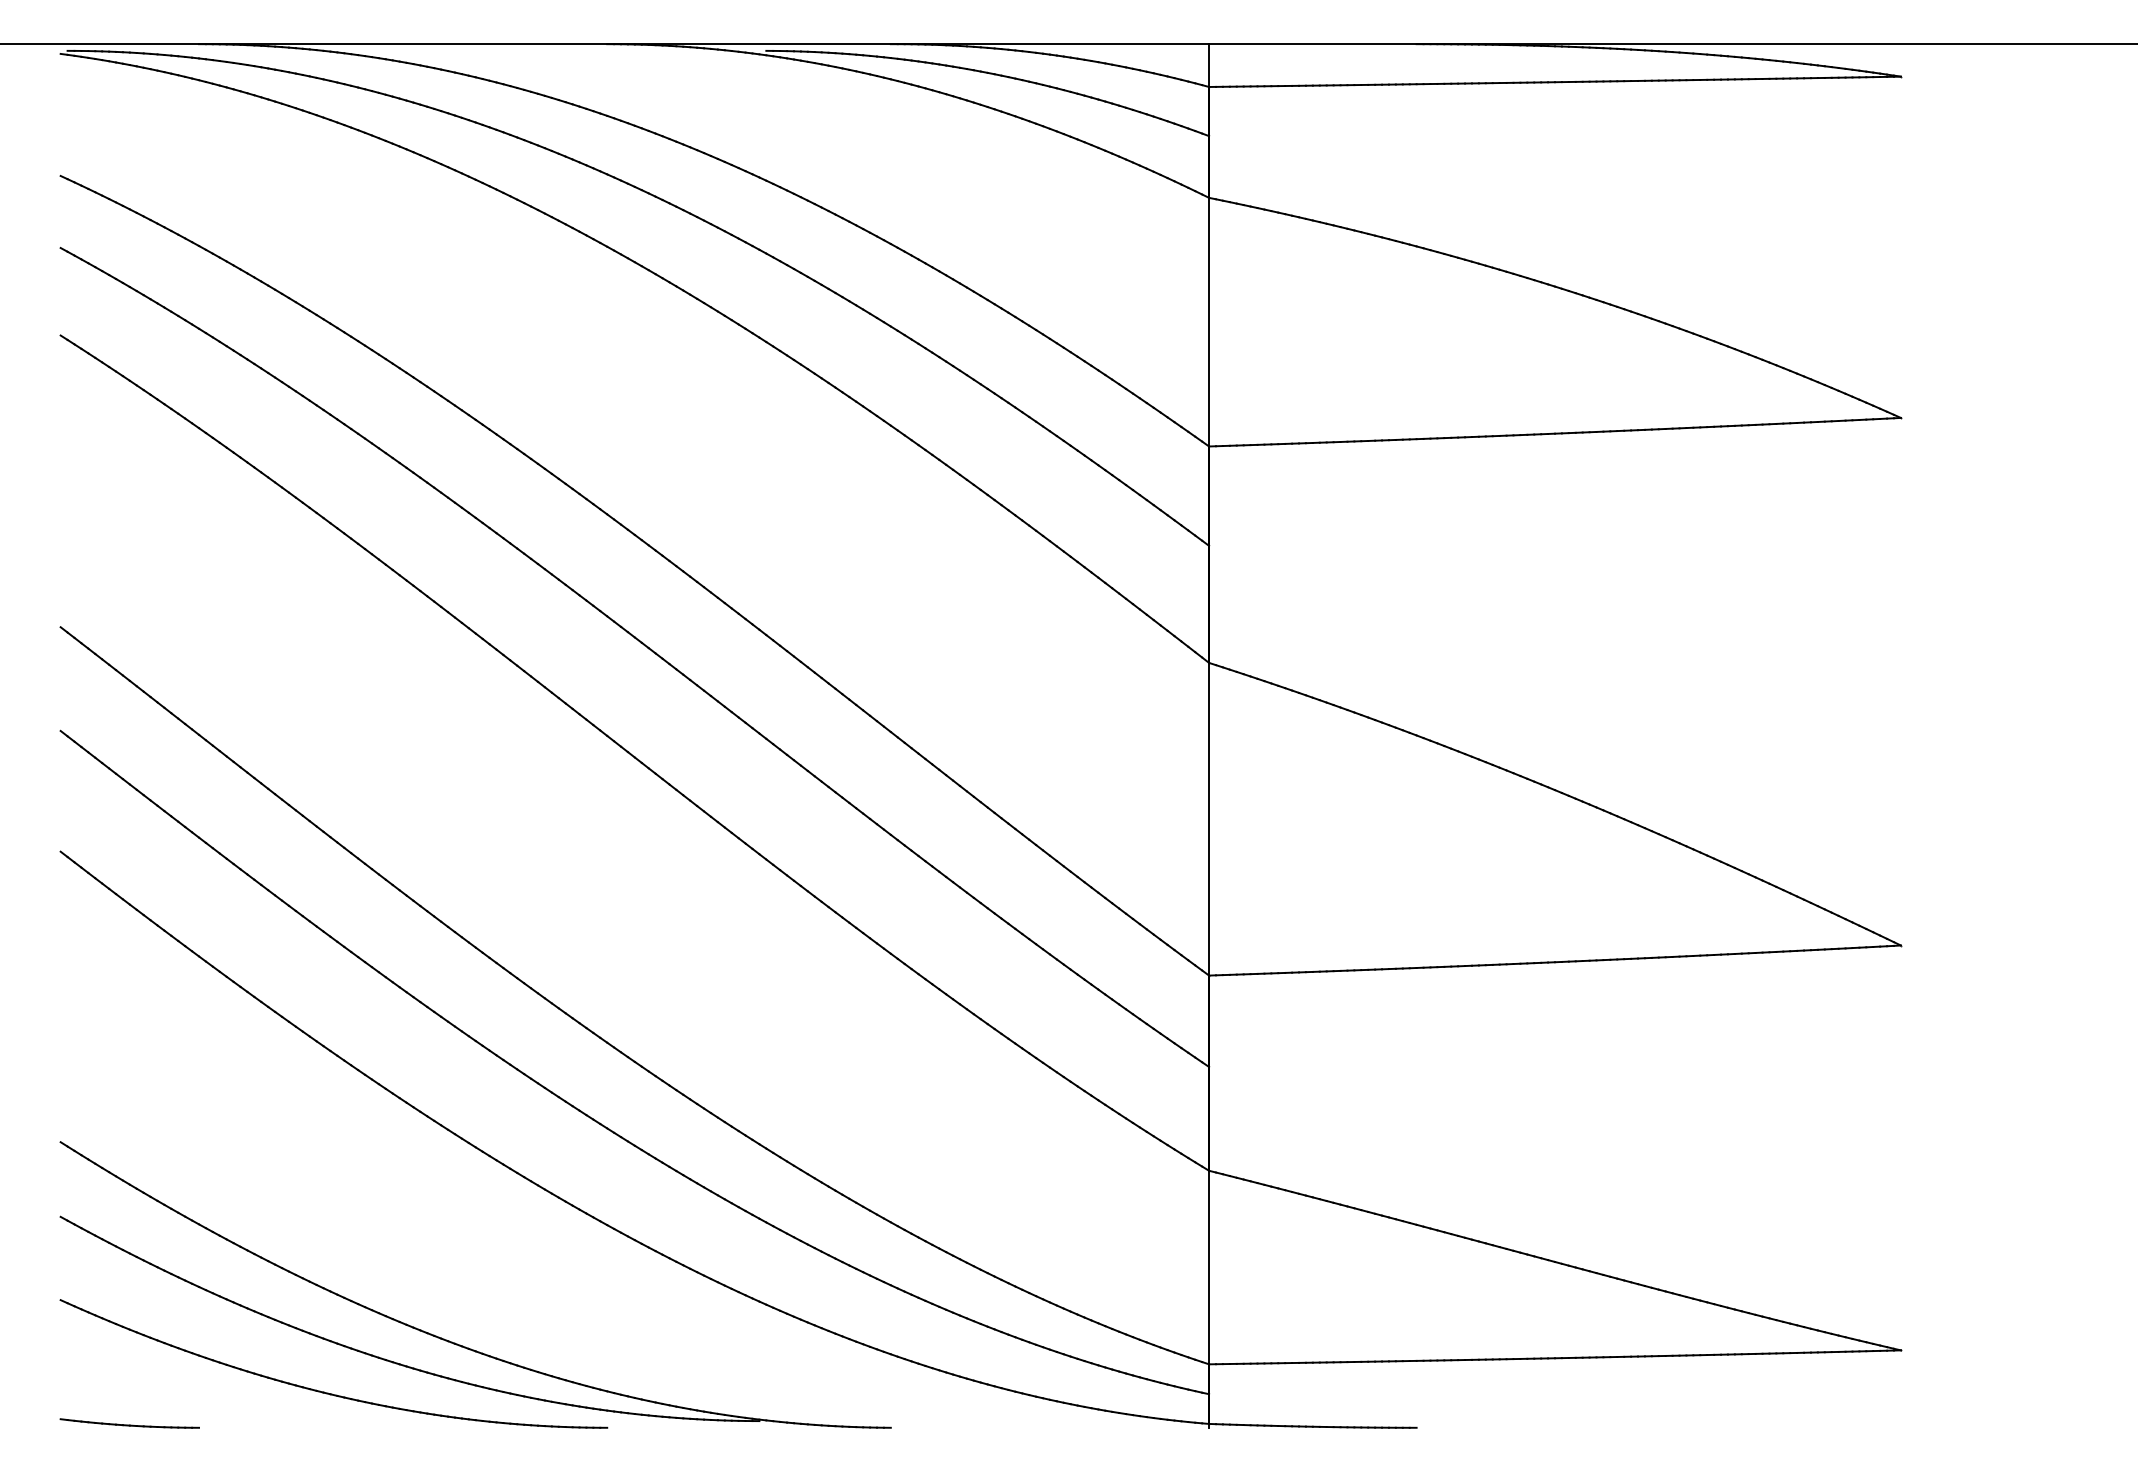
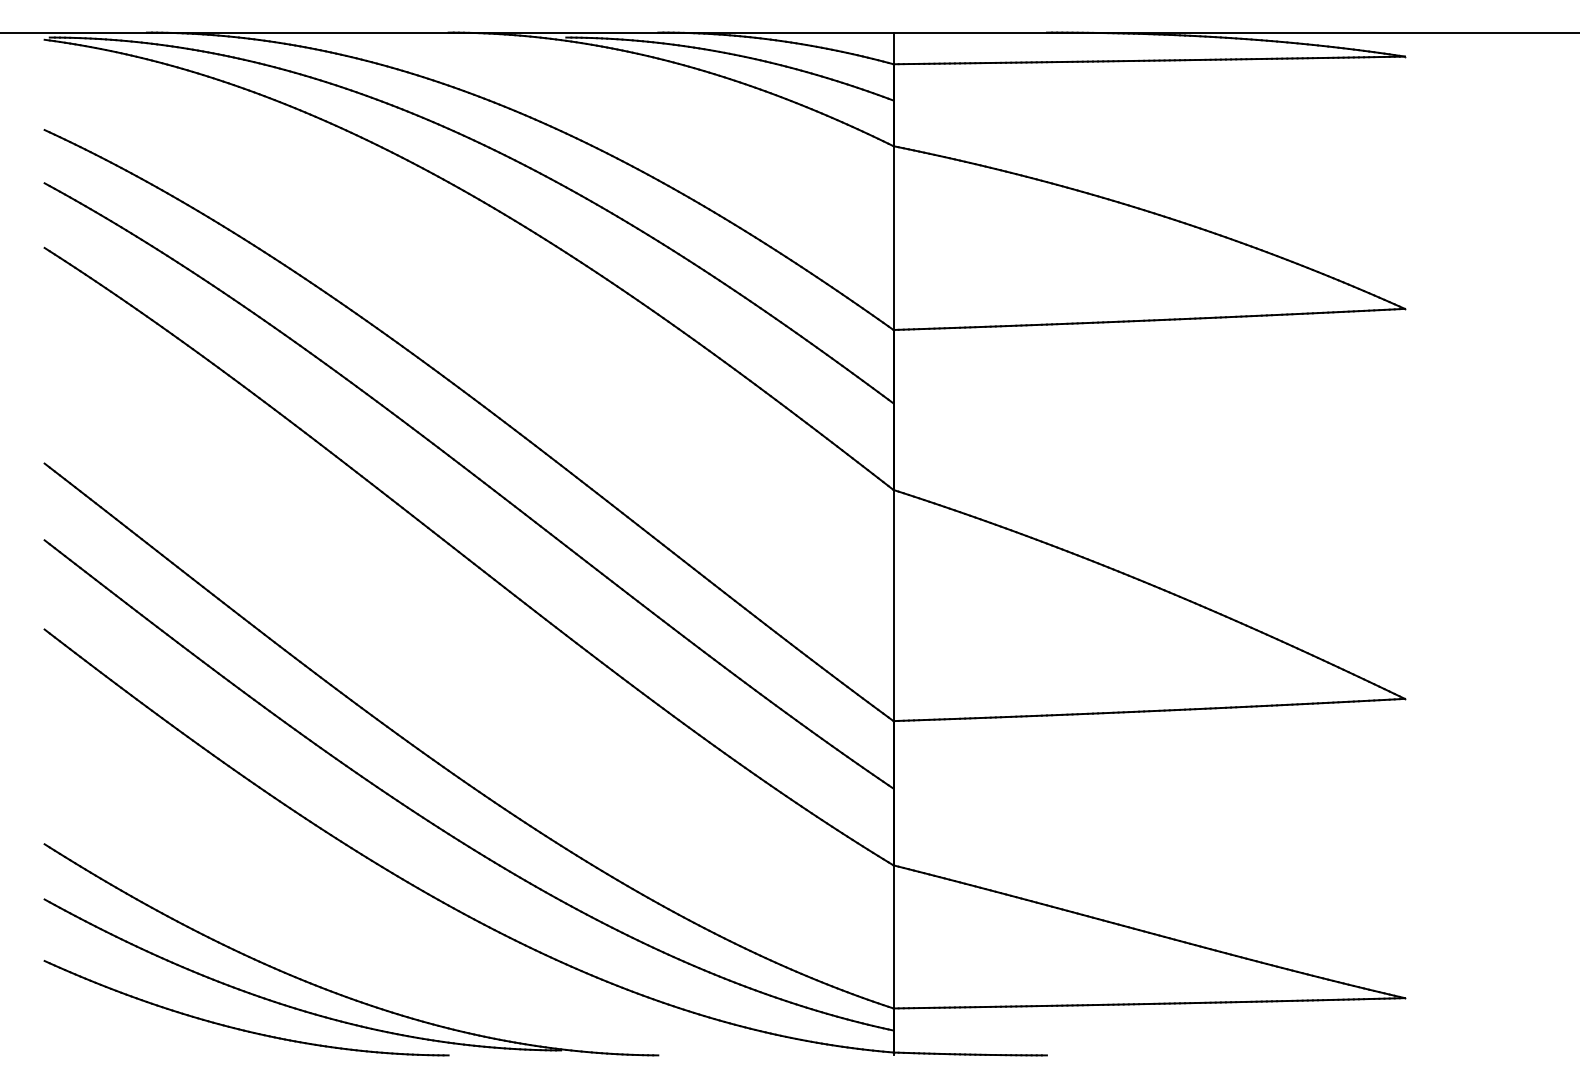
part: (129, 1423) -> (95, 1052), removed

